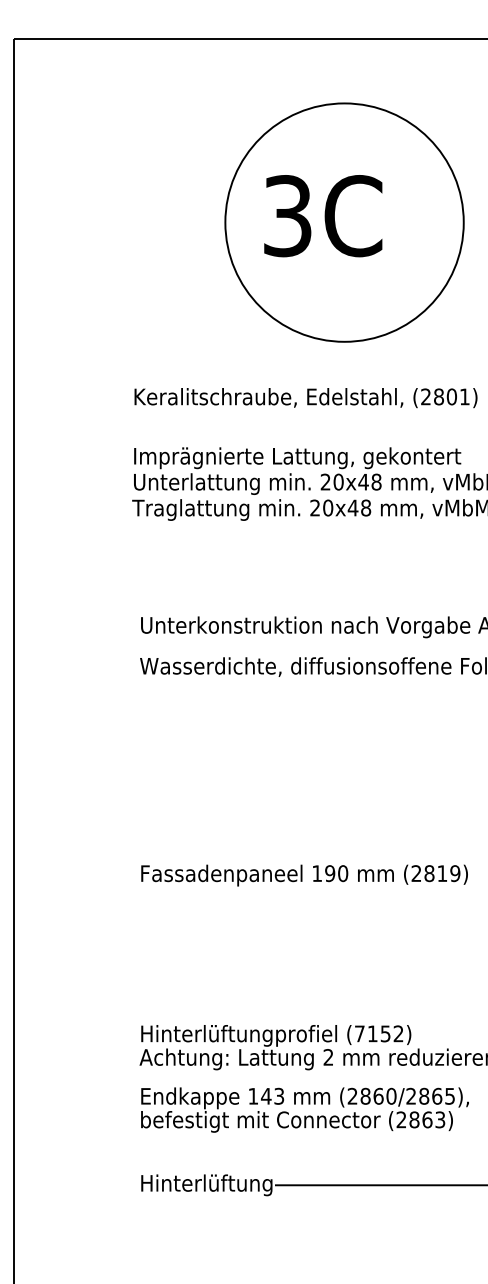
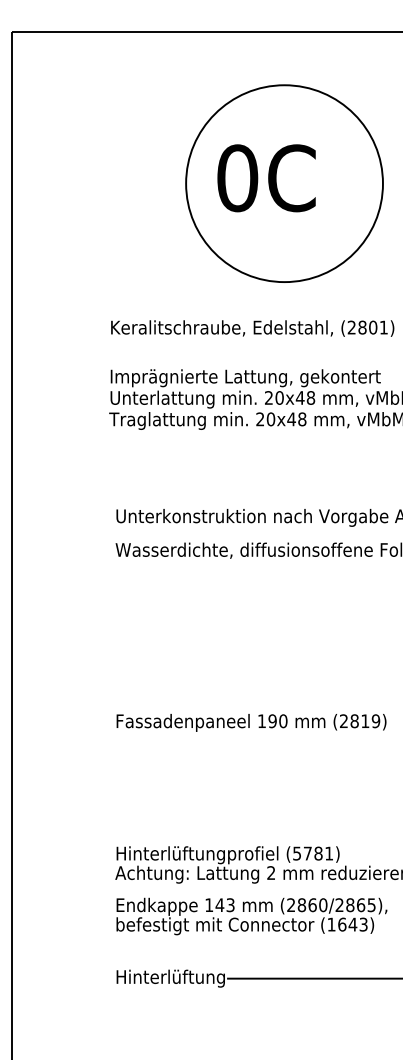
text: (287, 216) -> (237, 178), 3C -> 0C
text: (379, 1033) -> (313, 853), (7152) -> (5781)
text: (414, 1119) -> (342, 924), (2863) -> (1643)

